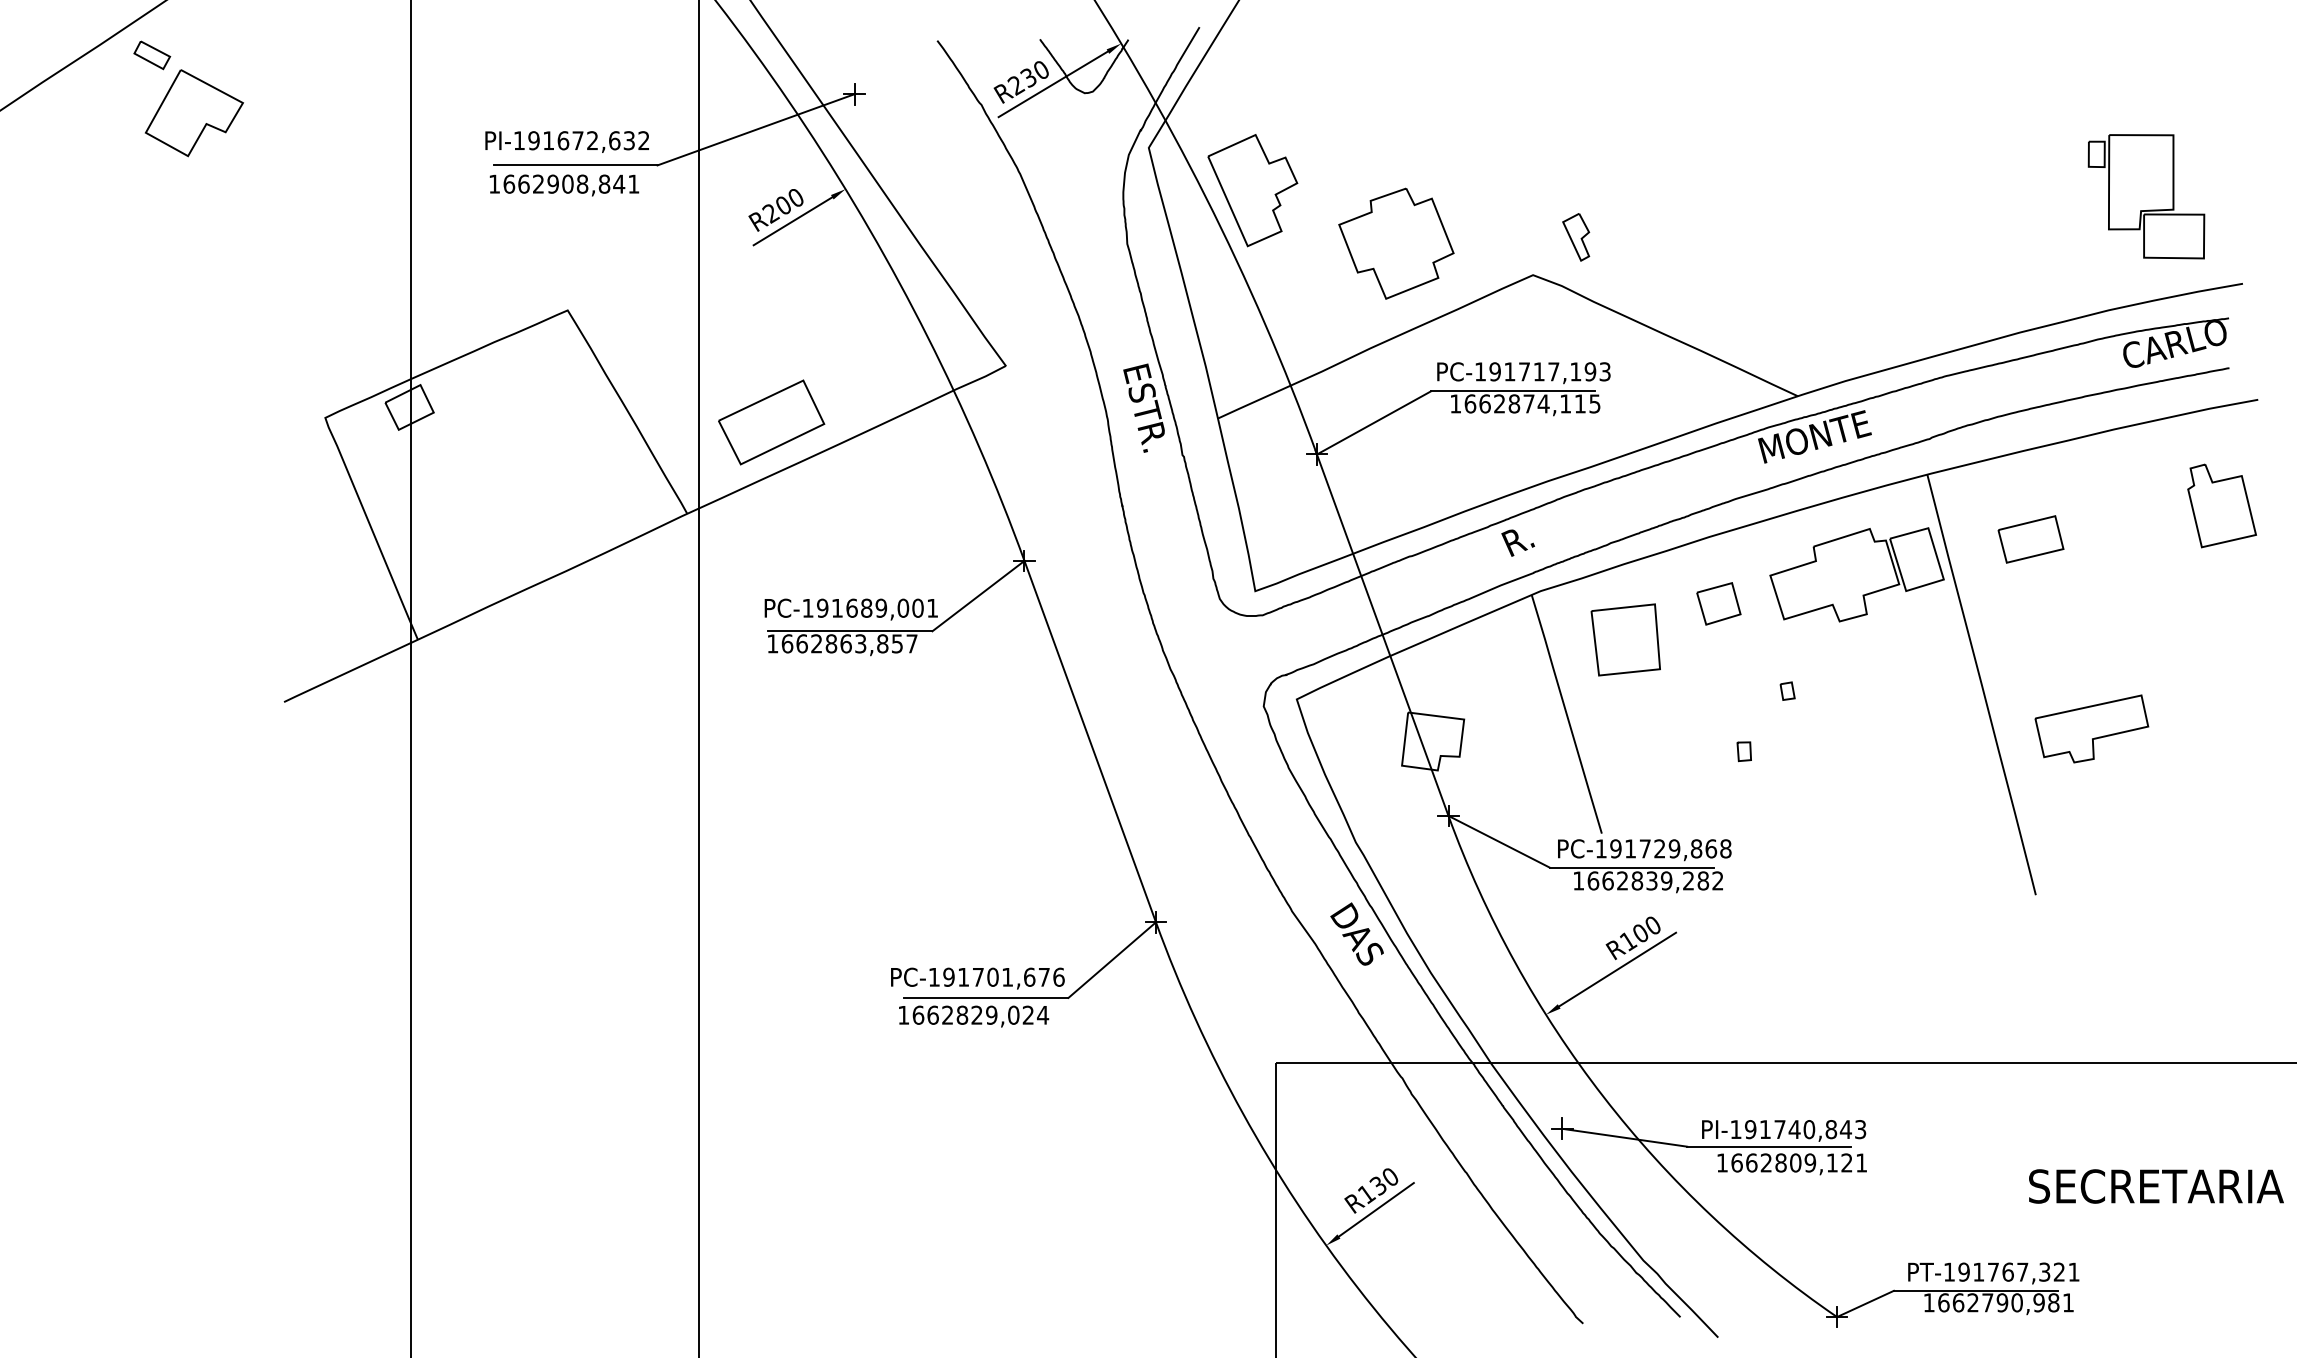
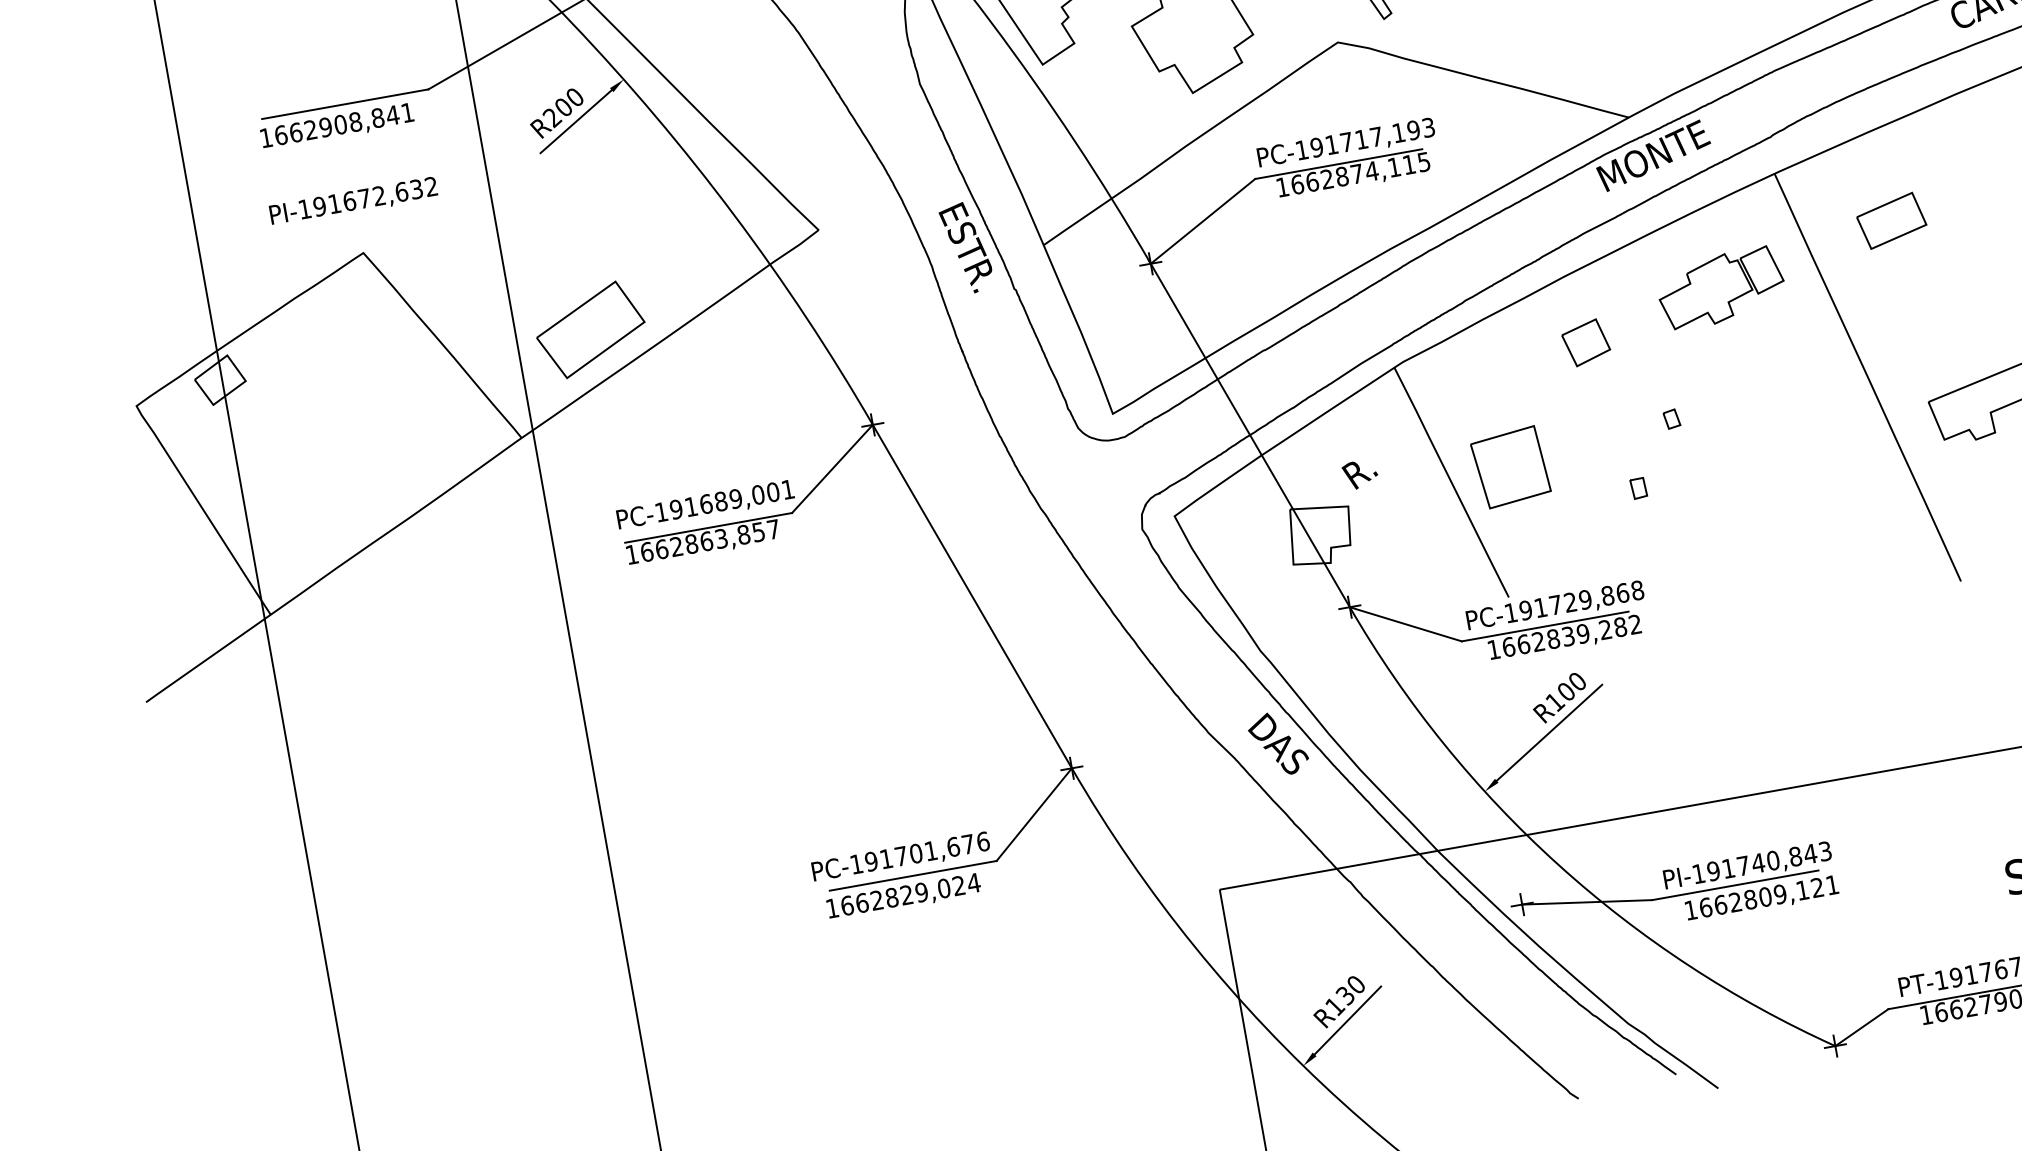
text: (566, 141) -> (352, 201), moved
text: (1517, 542) -> (1359, 474), moved
part: (1856, 574) -> (1720, 288), size x0.7
part: (1625, 639) -> (1510, 467), moved

